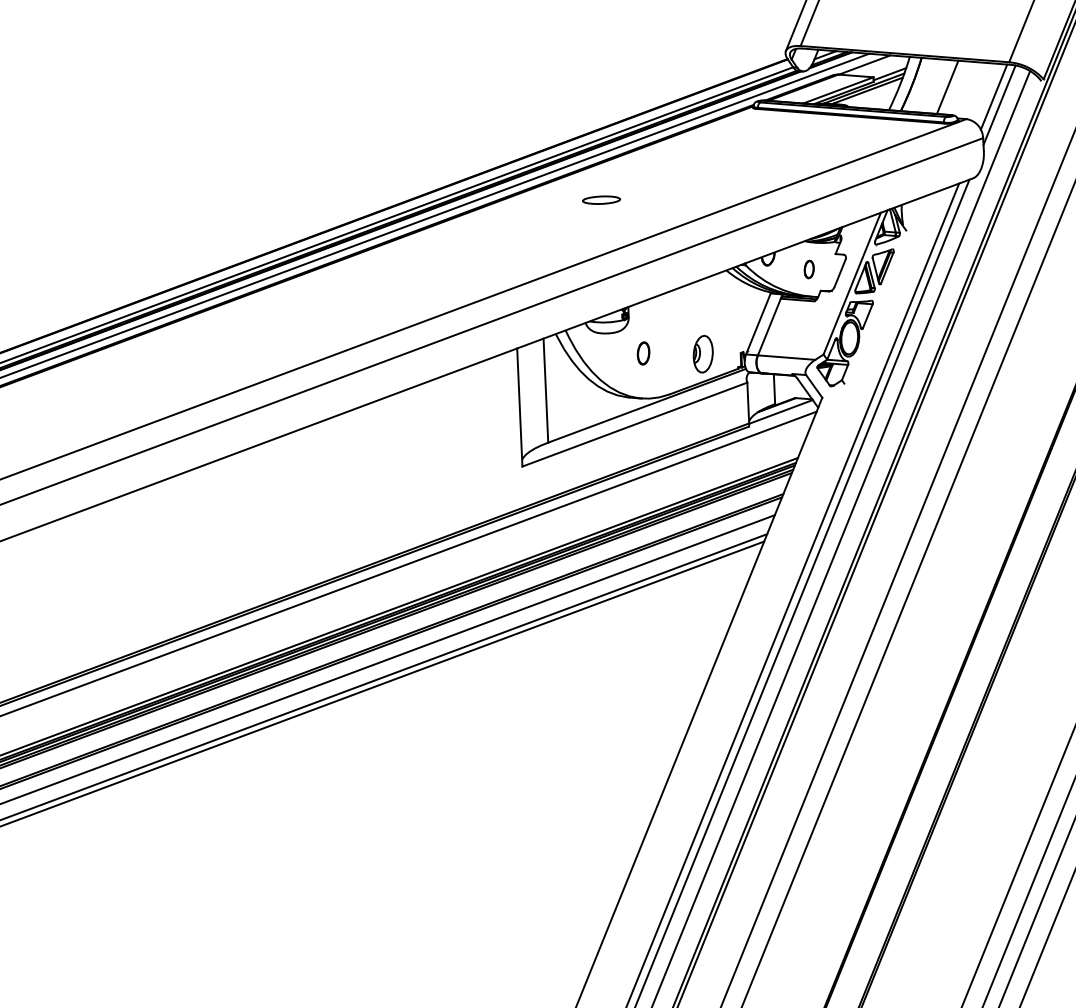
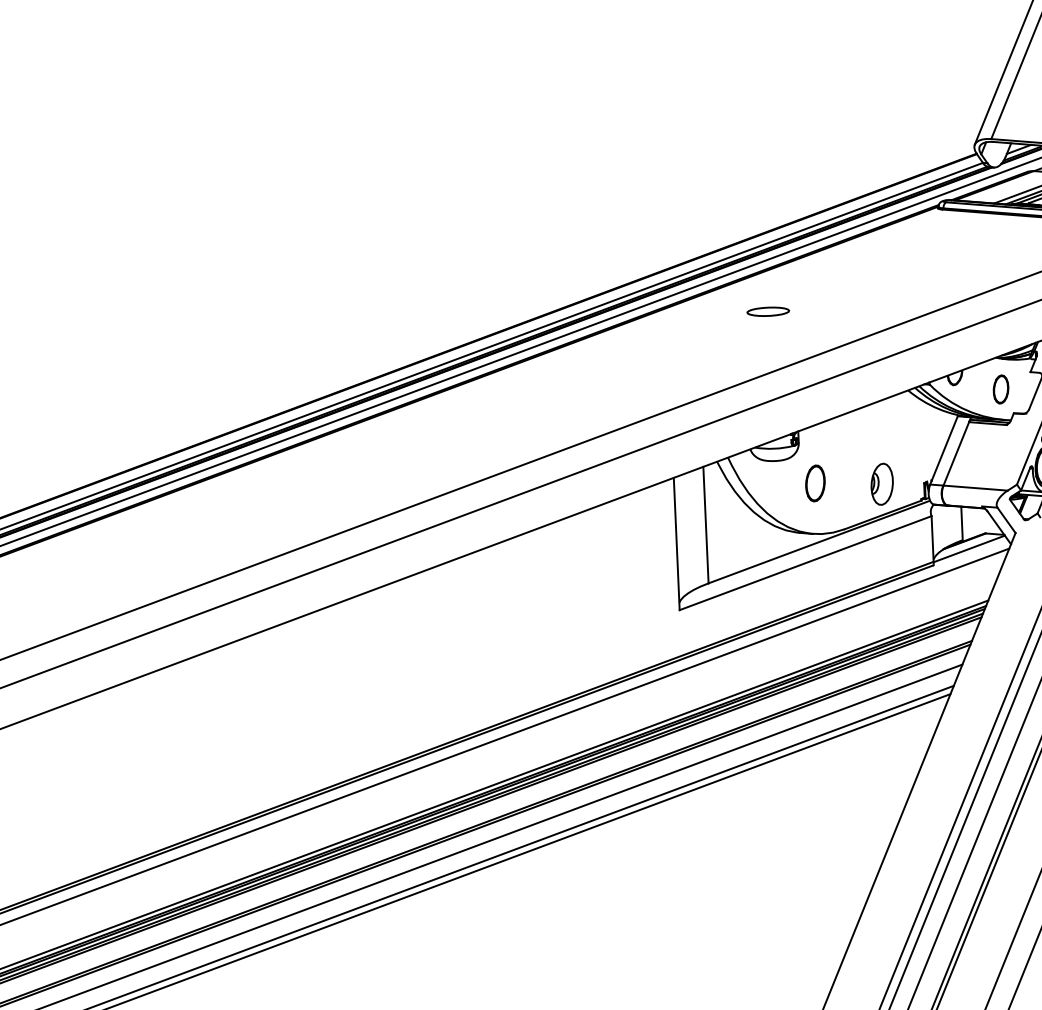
part: (808, 269) -> (1000, 389), size x1.43
part: (643, 353) -> (815, 483), size x1.43

